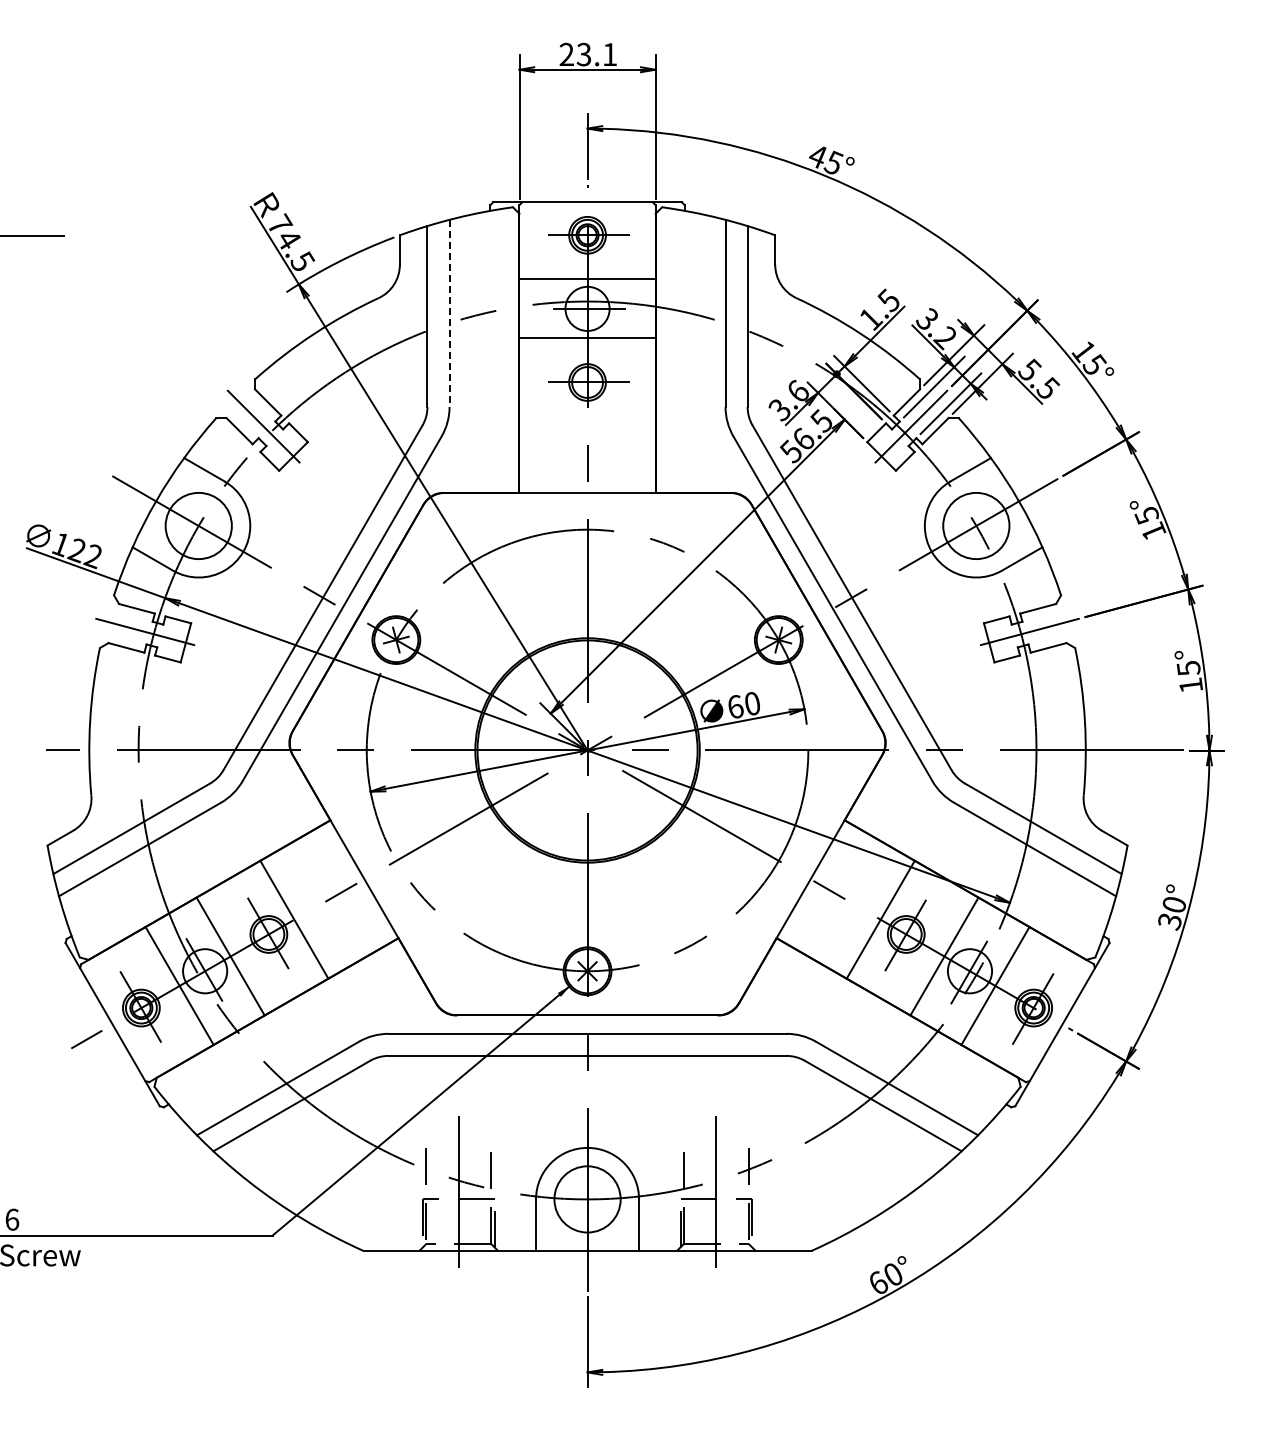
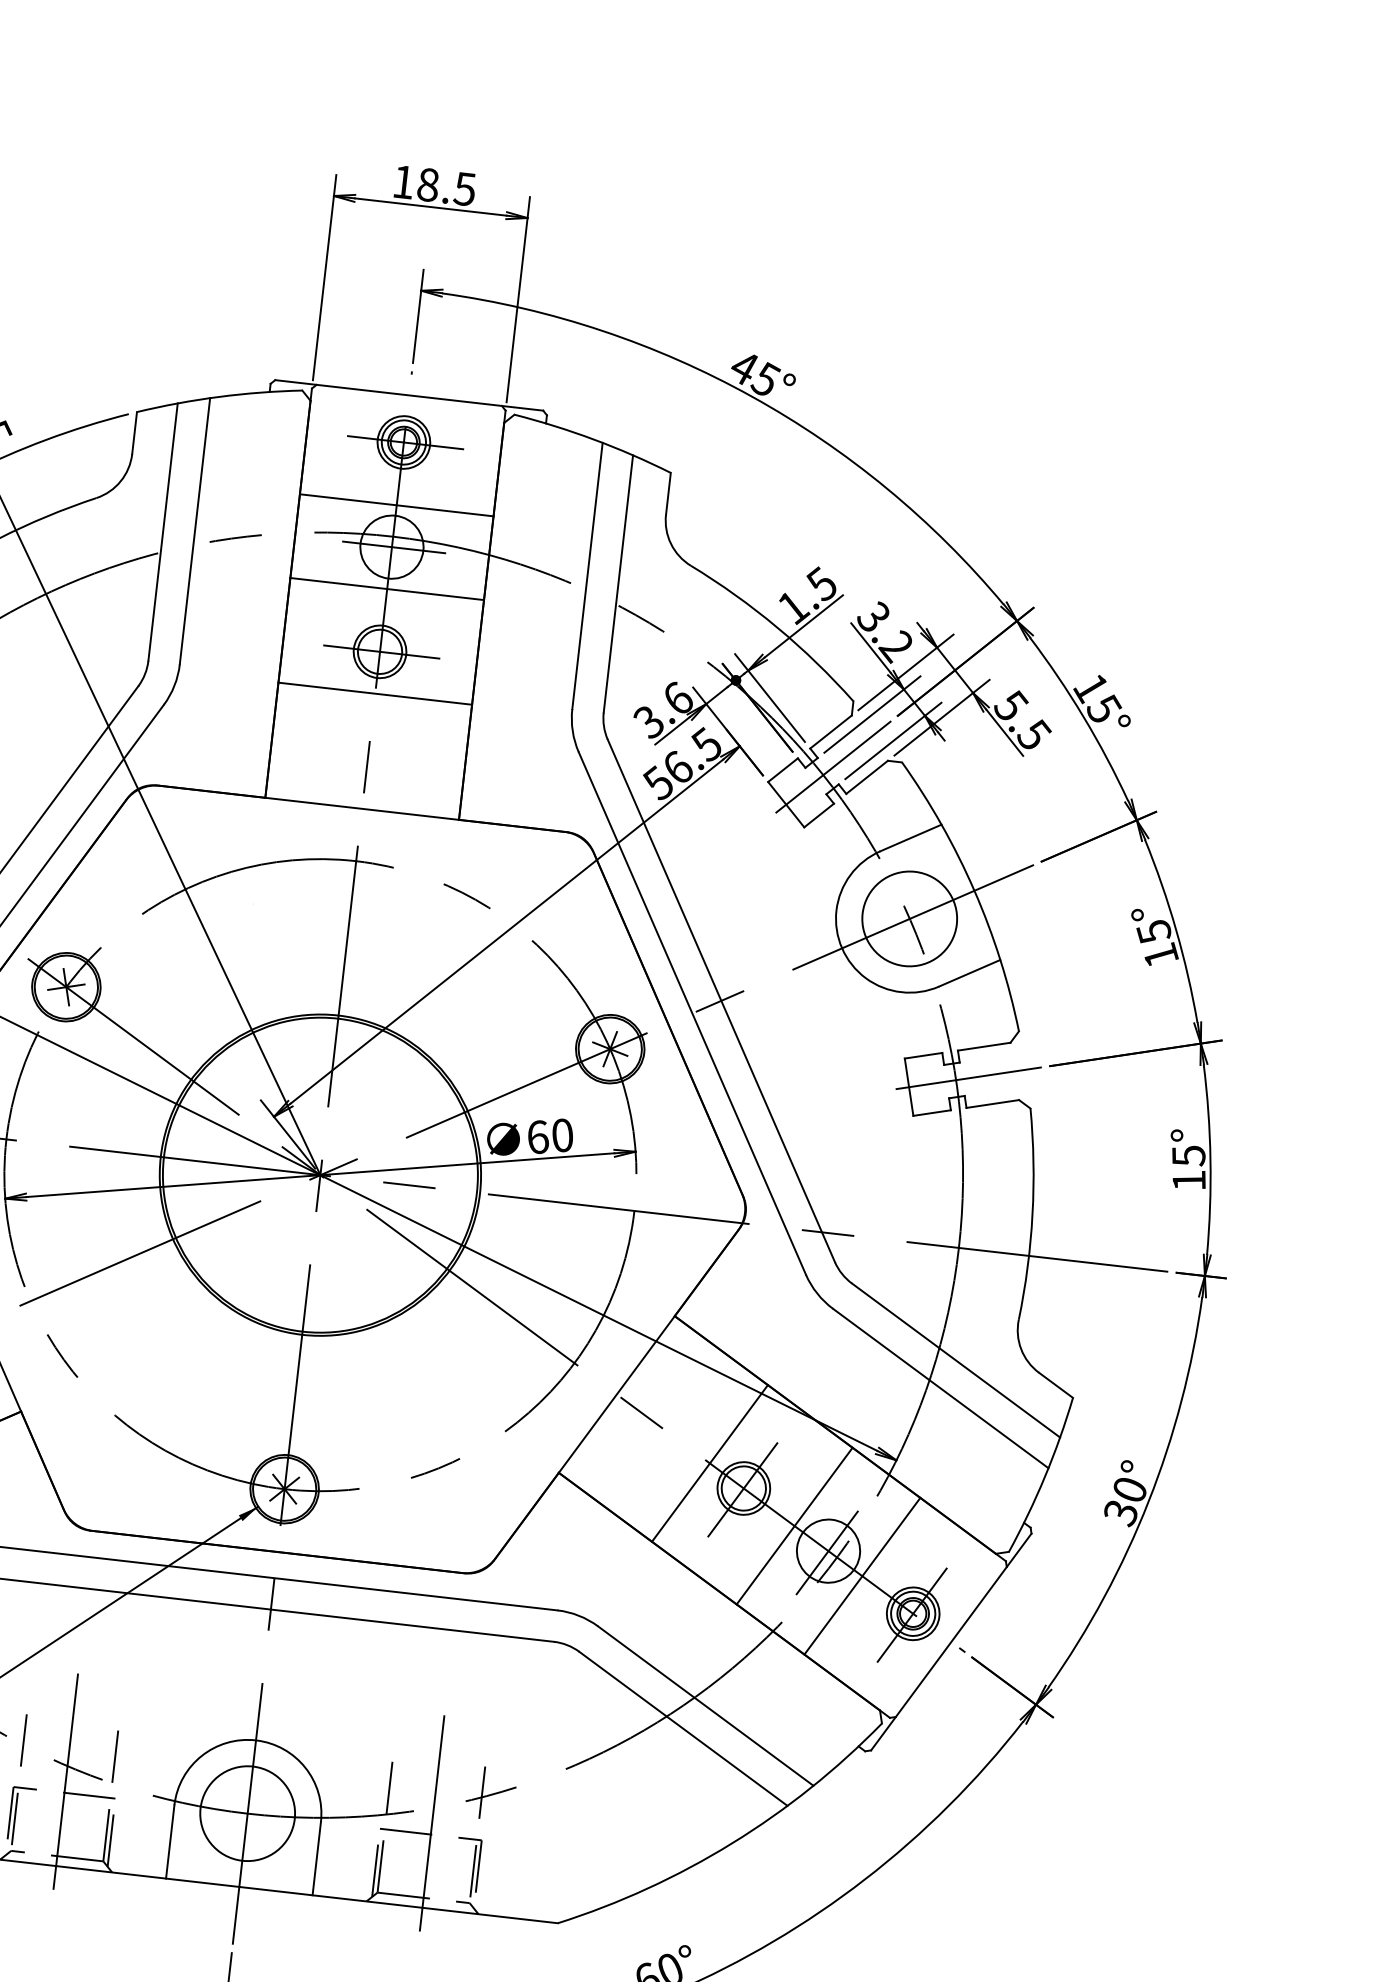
text: (588, 54) -> (434, 185), 23.1 -> 18.5
line: (449, 313) -> (194, 531), dashed -> solid
line: (587, 411) -> (375, 693), added

